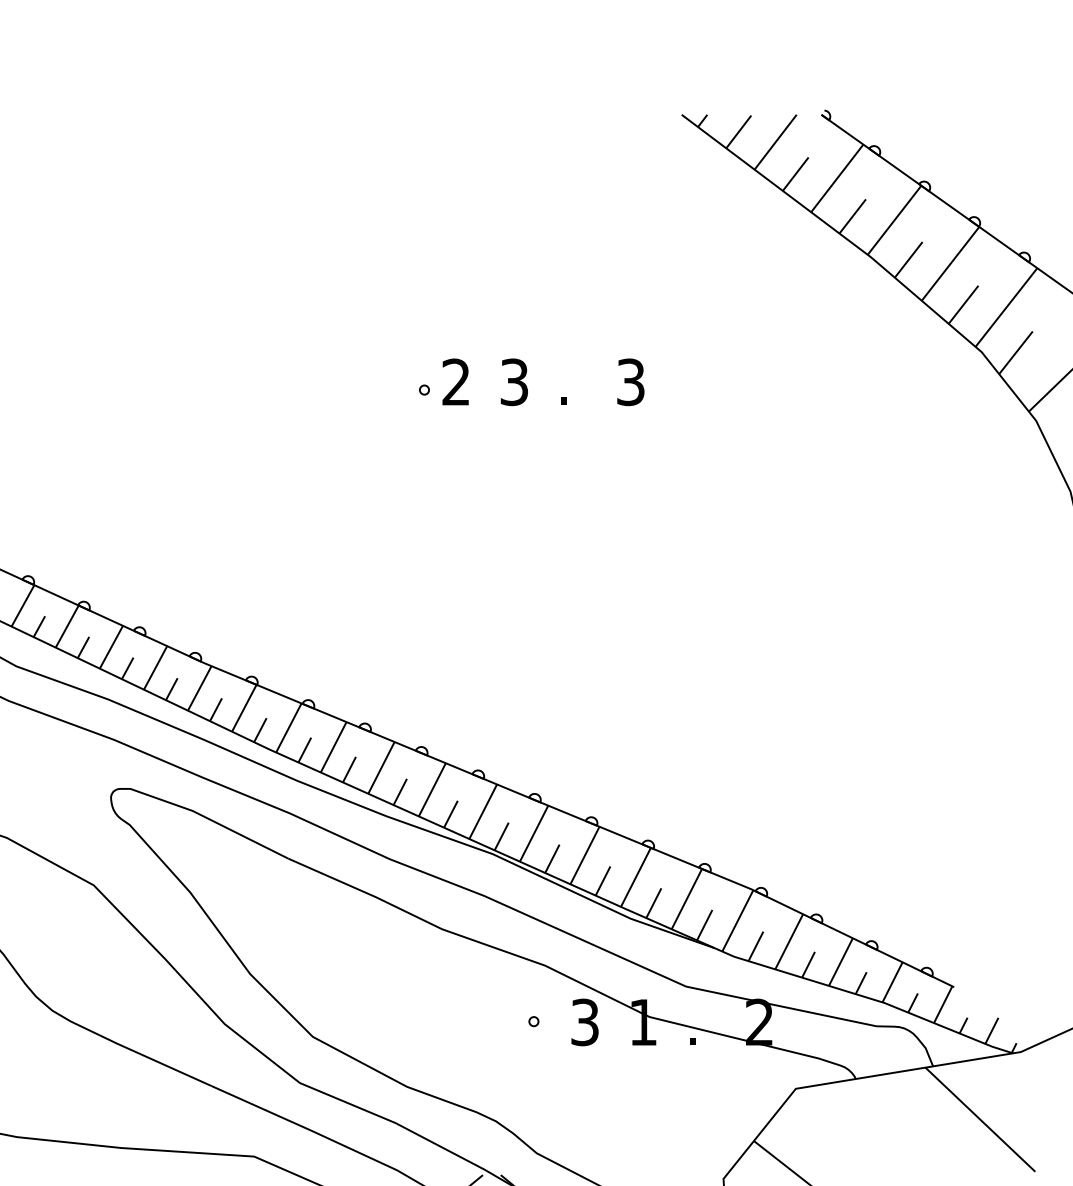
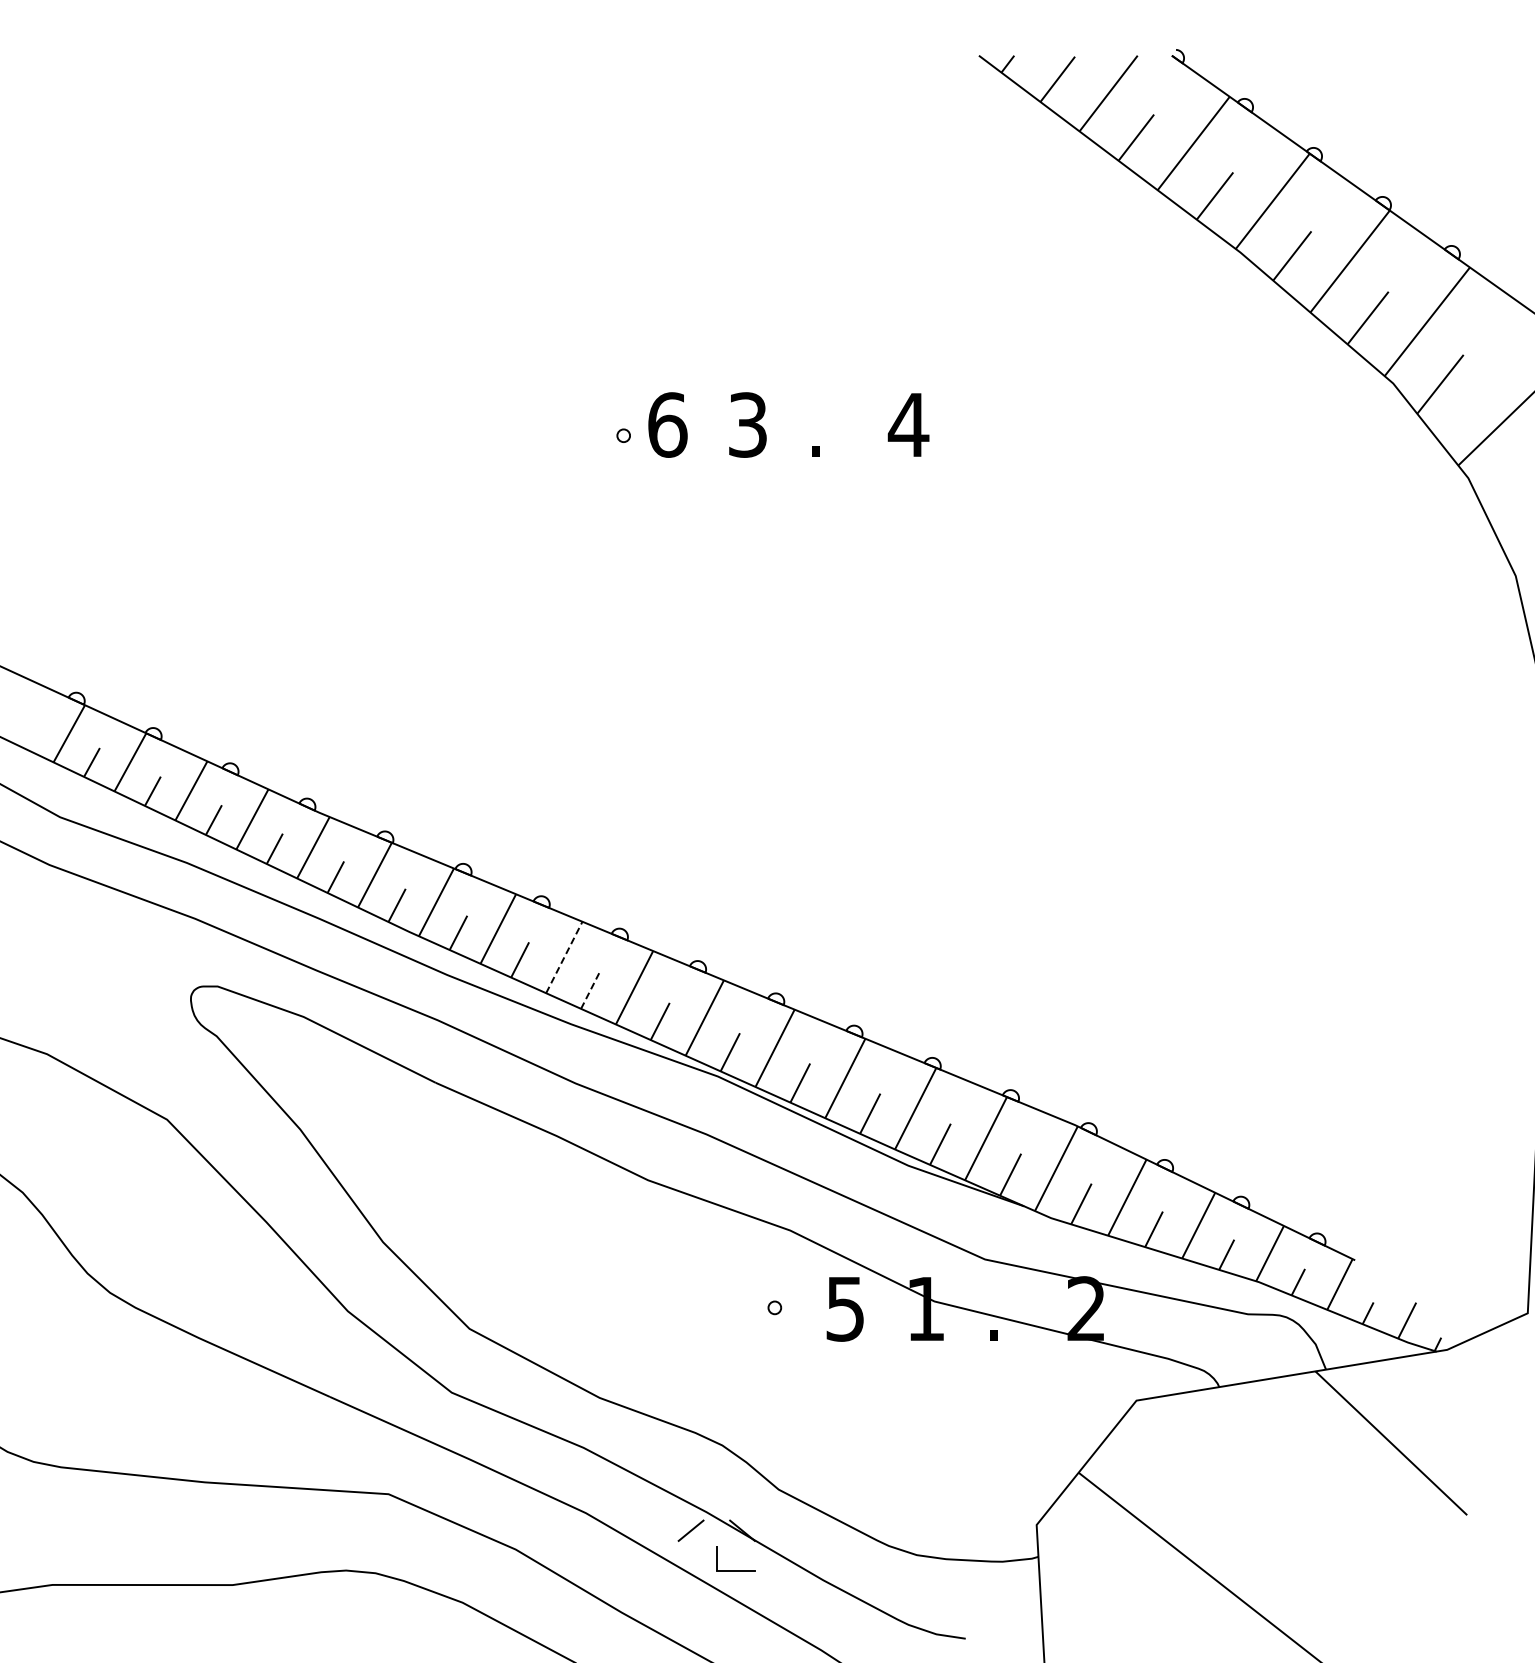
text: (456, 381) -> (667, 424), 2 -> 6
text: (630, 381) -> (908, 424), 3 -> 4
line: (381, 767) -> (564, 957), solid -> dashed
line: (400, 791) -> (590, 990), solid -> dashed
text: (585, 1022) -> (845, 1308), 3 -> 5

